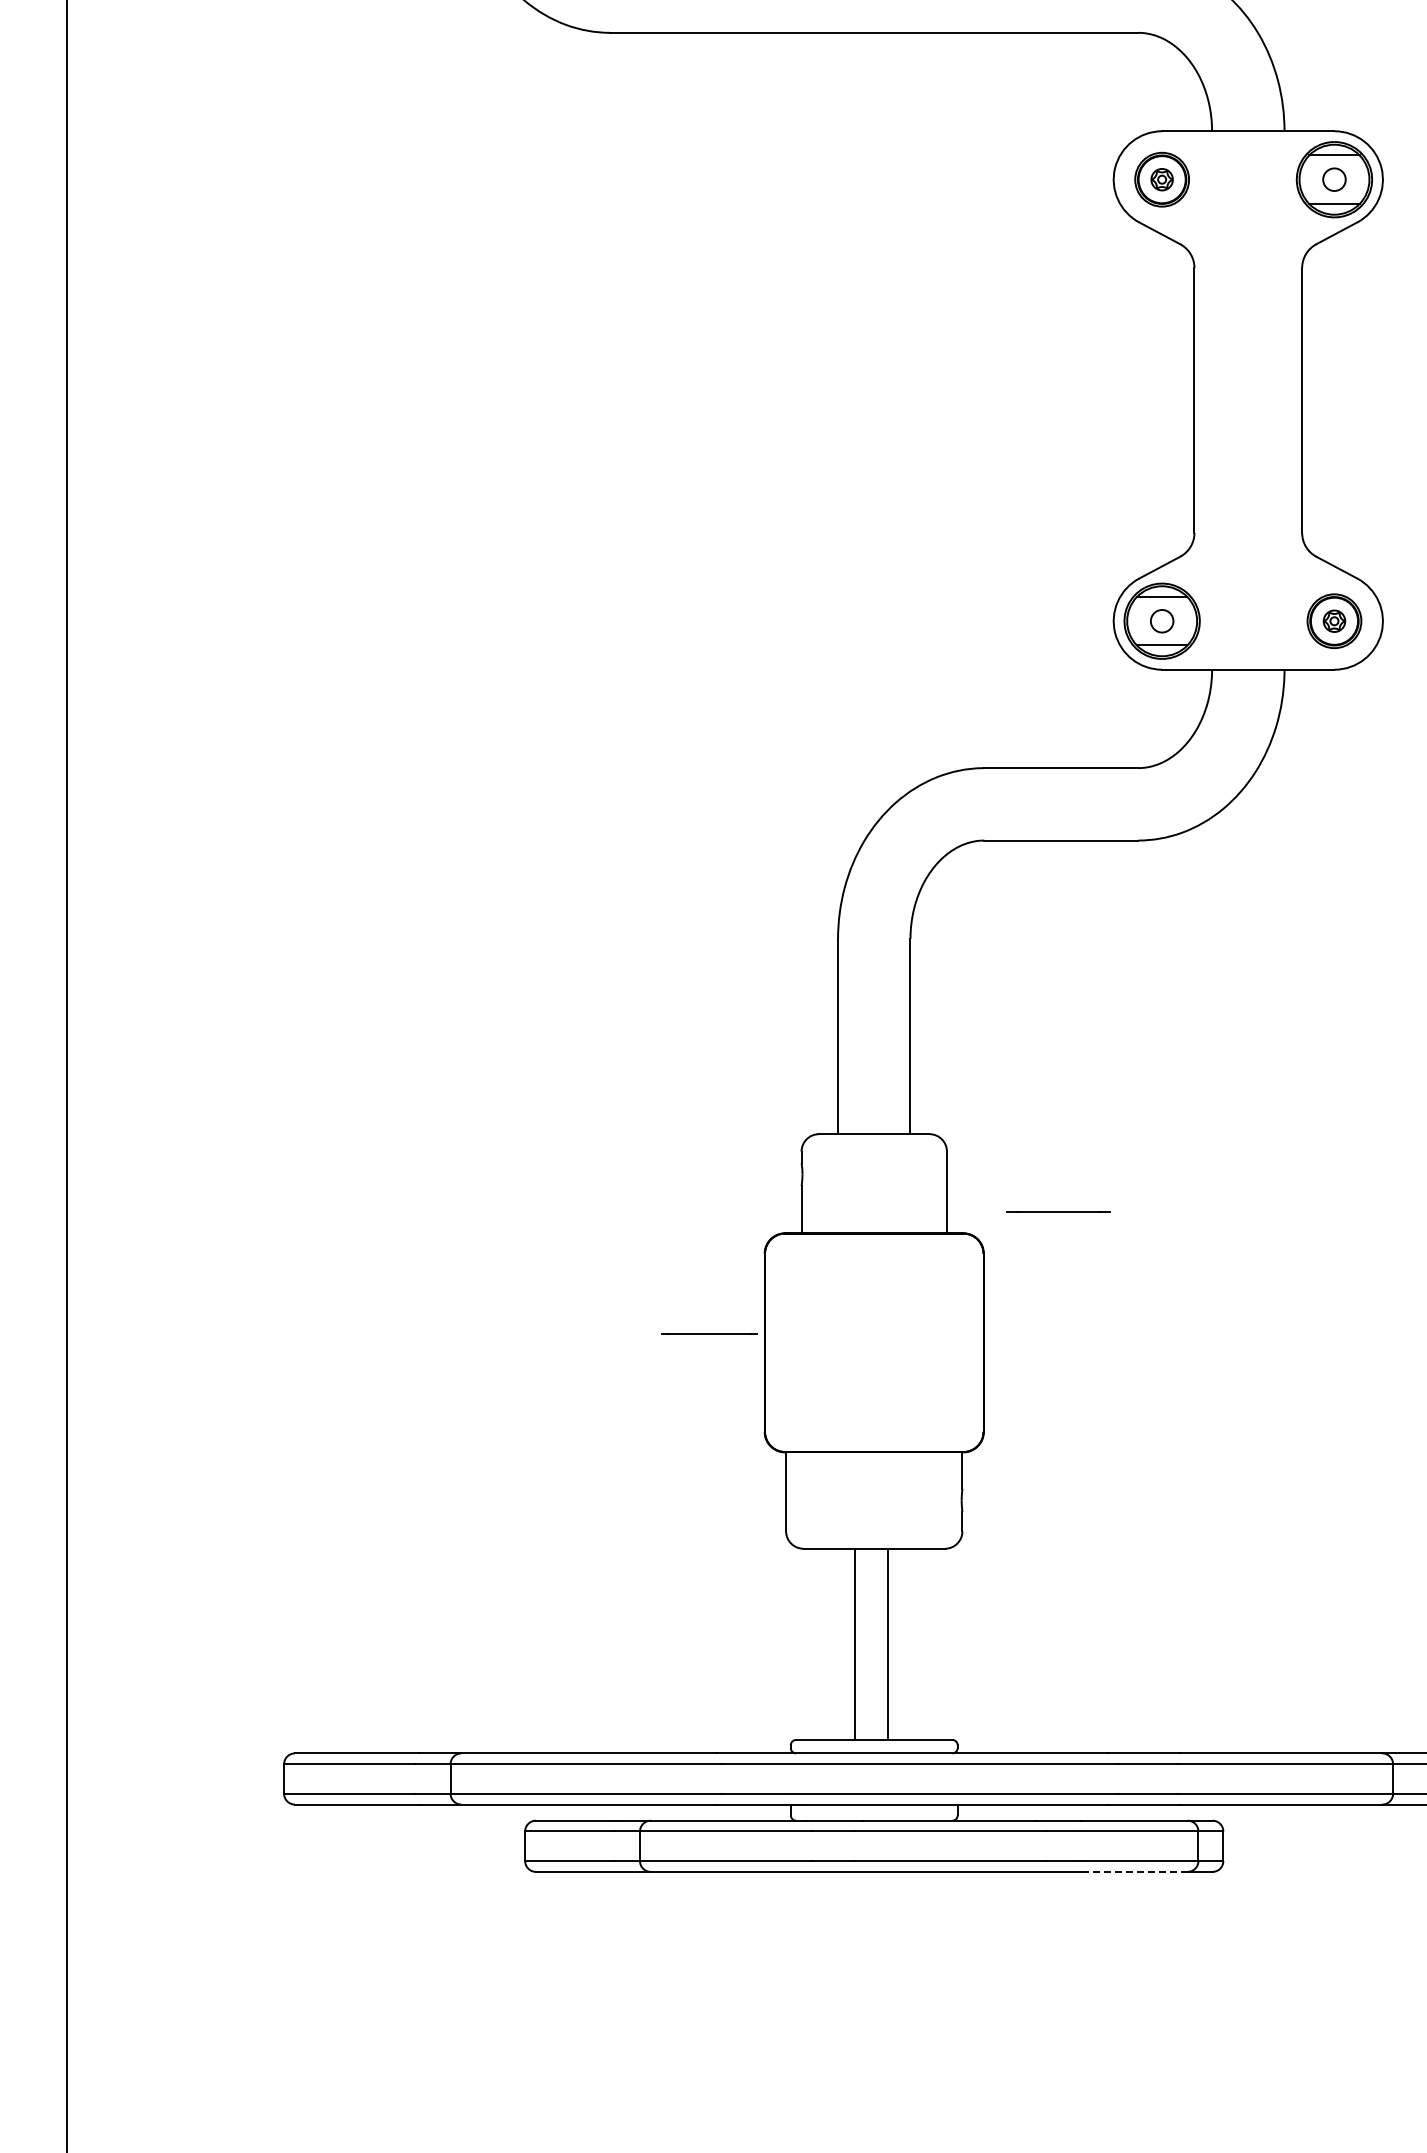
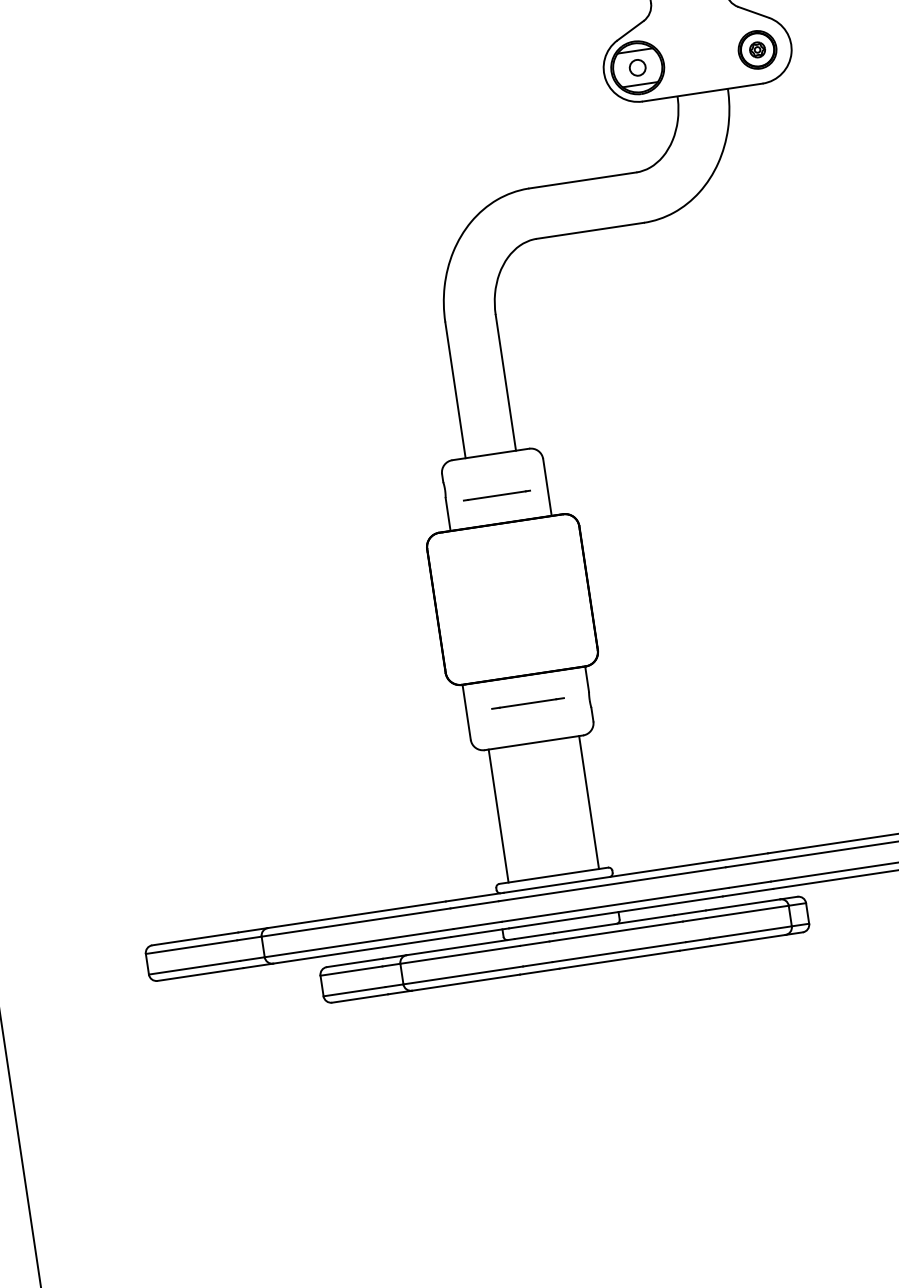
line: (1058, 1211) -> (528, 702), moved
line: (709, 1333) -> (497, 495), moved
line: (855, 1643) -> (589, 801), moved
line: (888, 1643) -> (498, 815), moved
line: (1133, 1871) -> (747, 940), dashed -> solid

